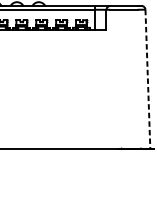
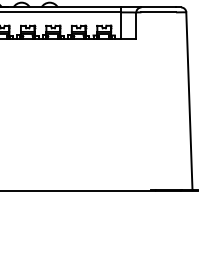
line: (147, 79) -> (189, 101), dashed -> solid

